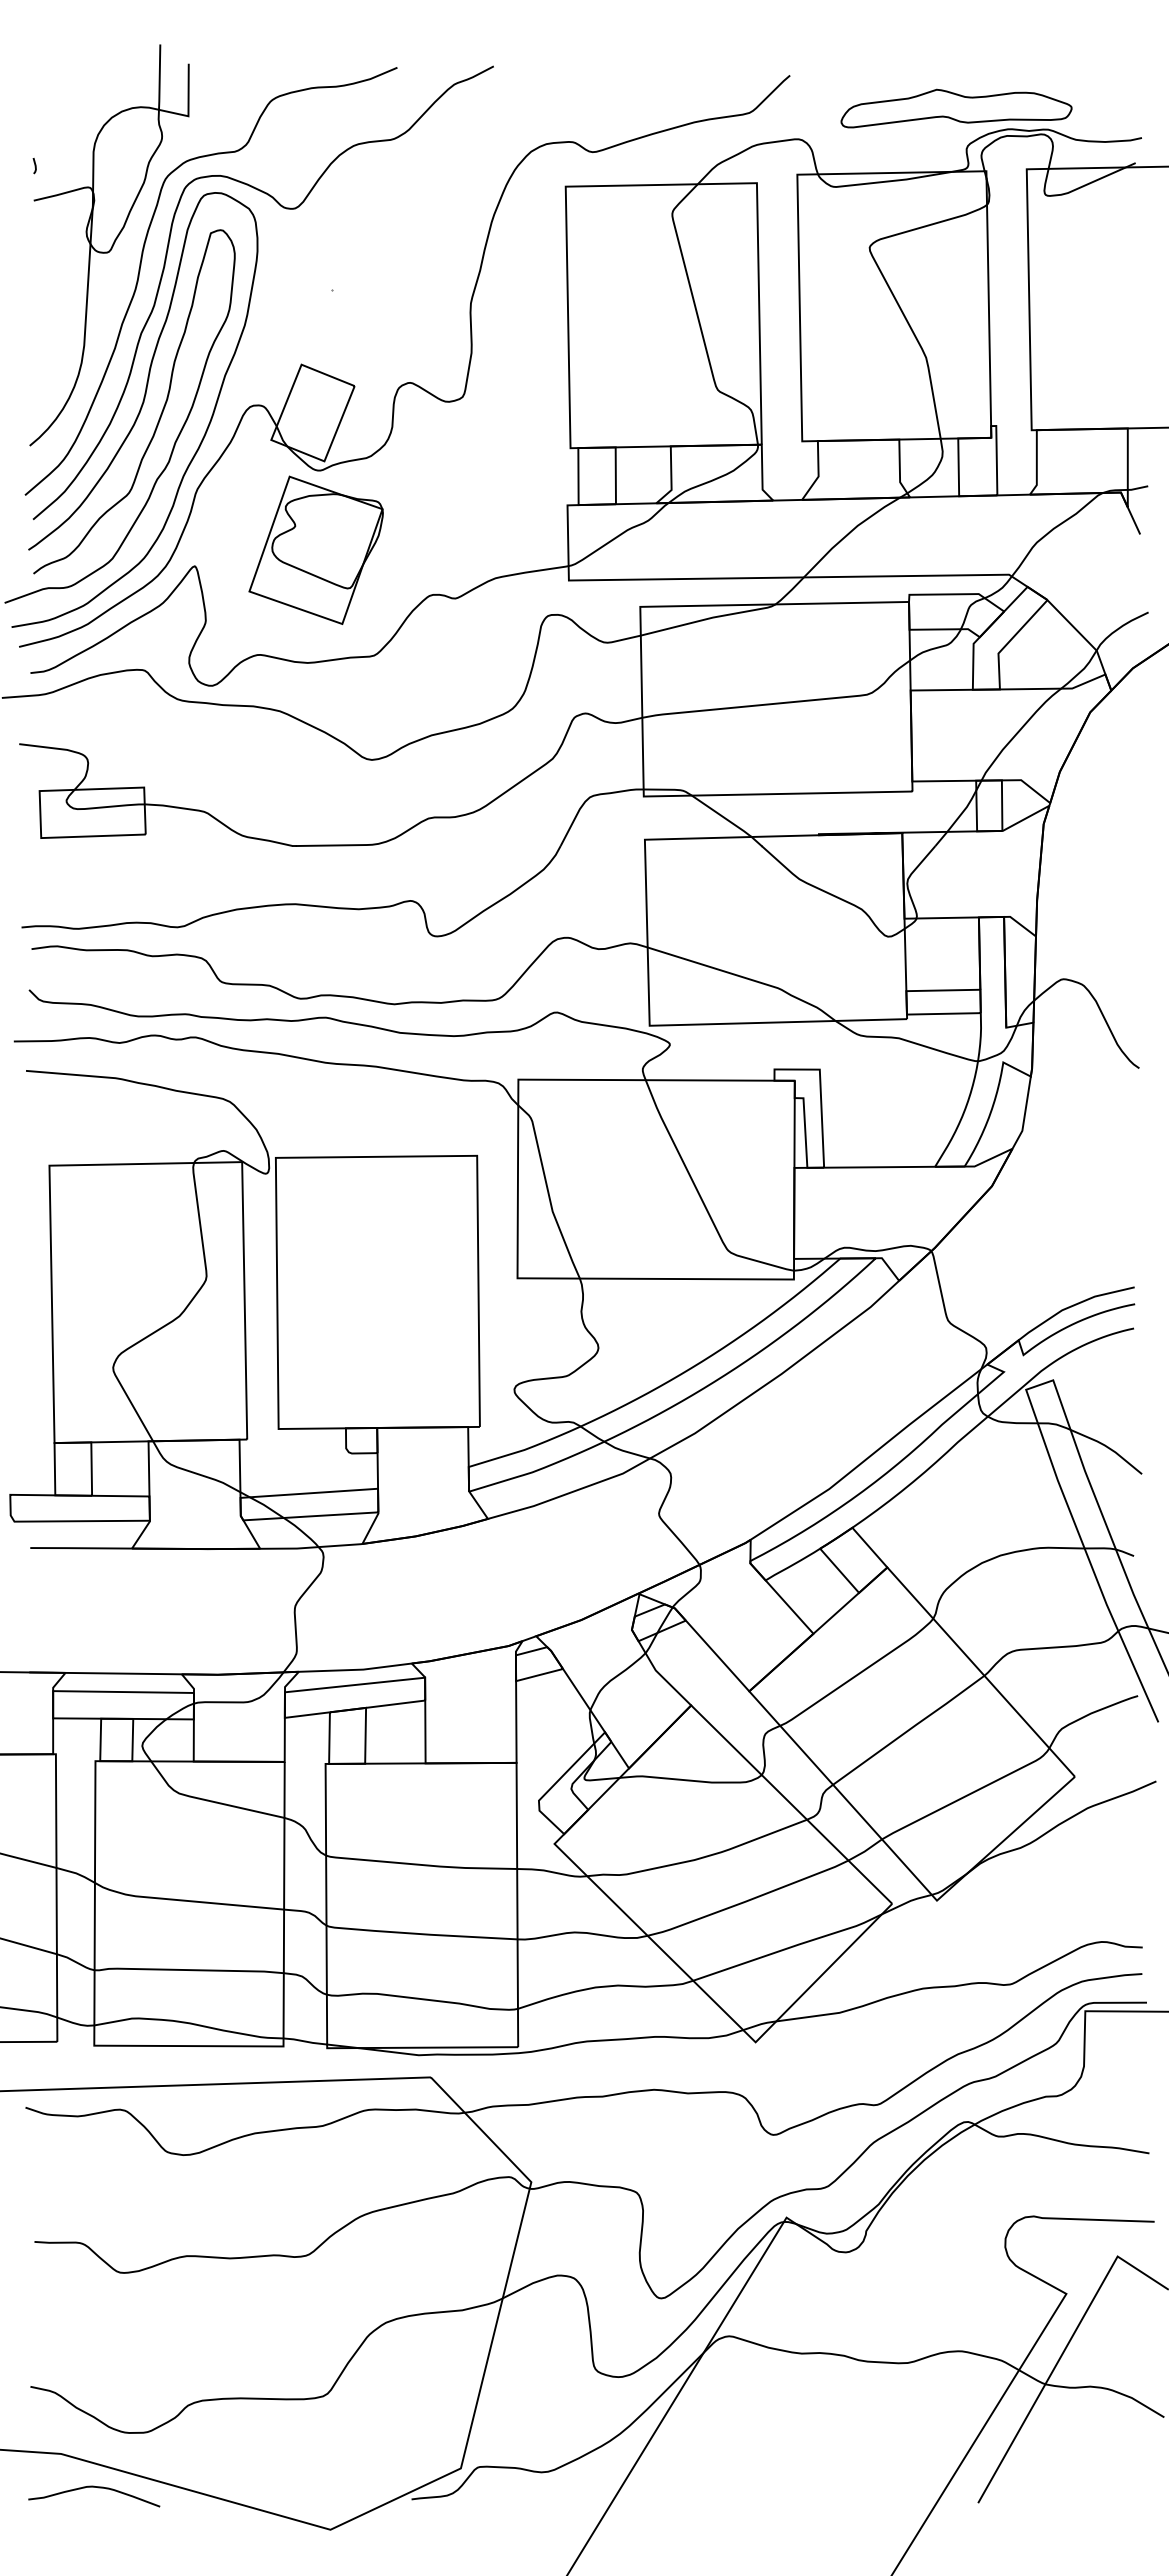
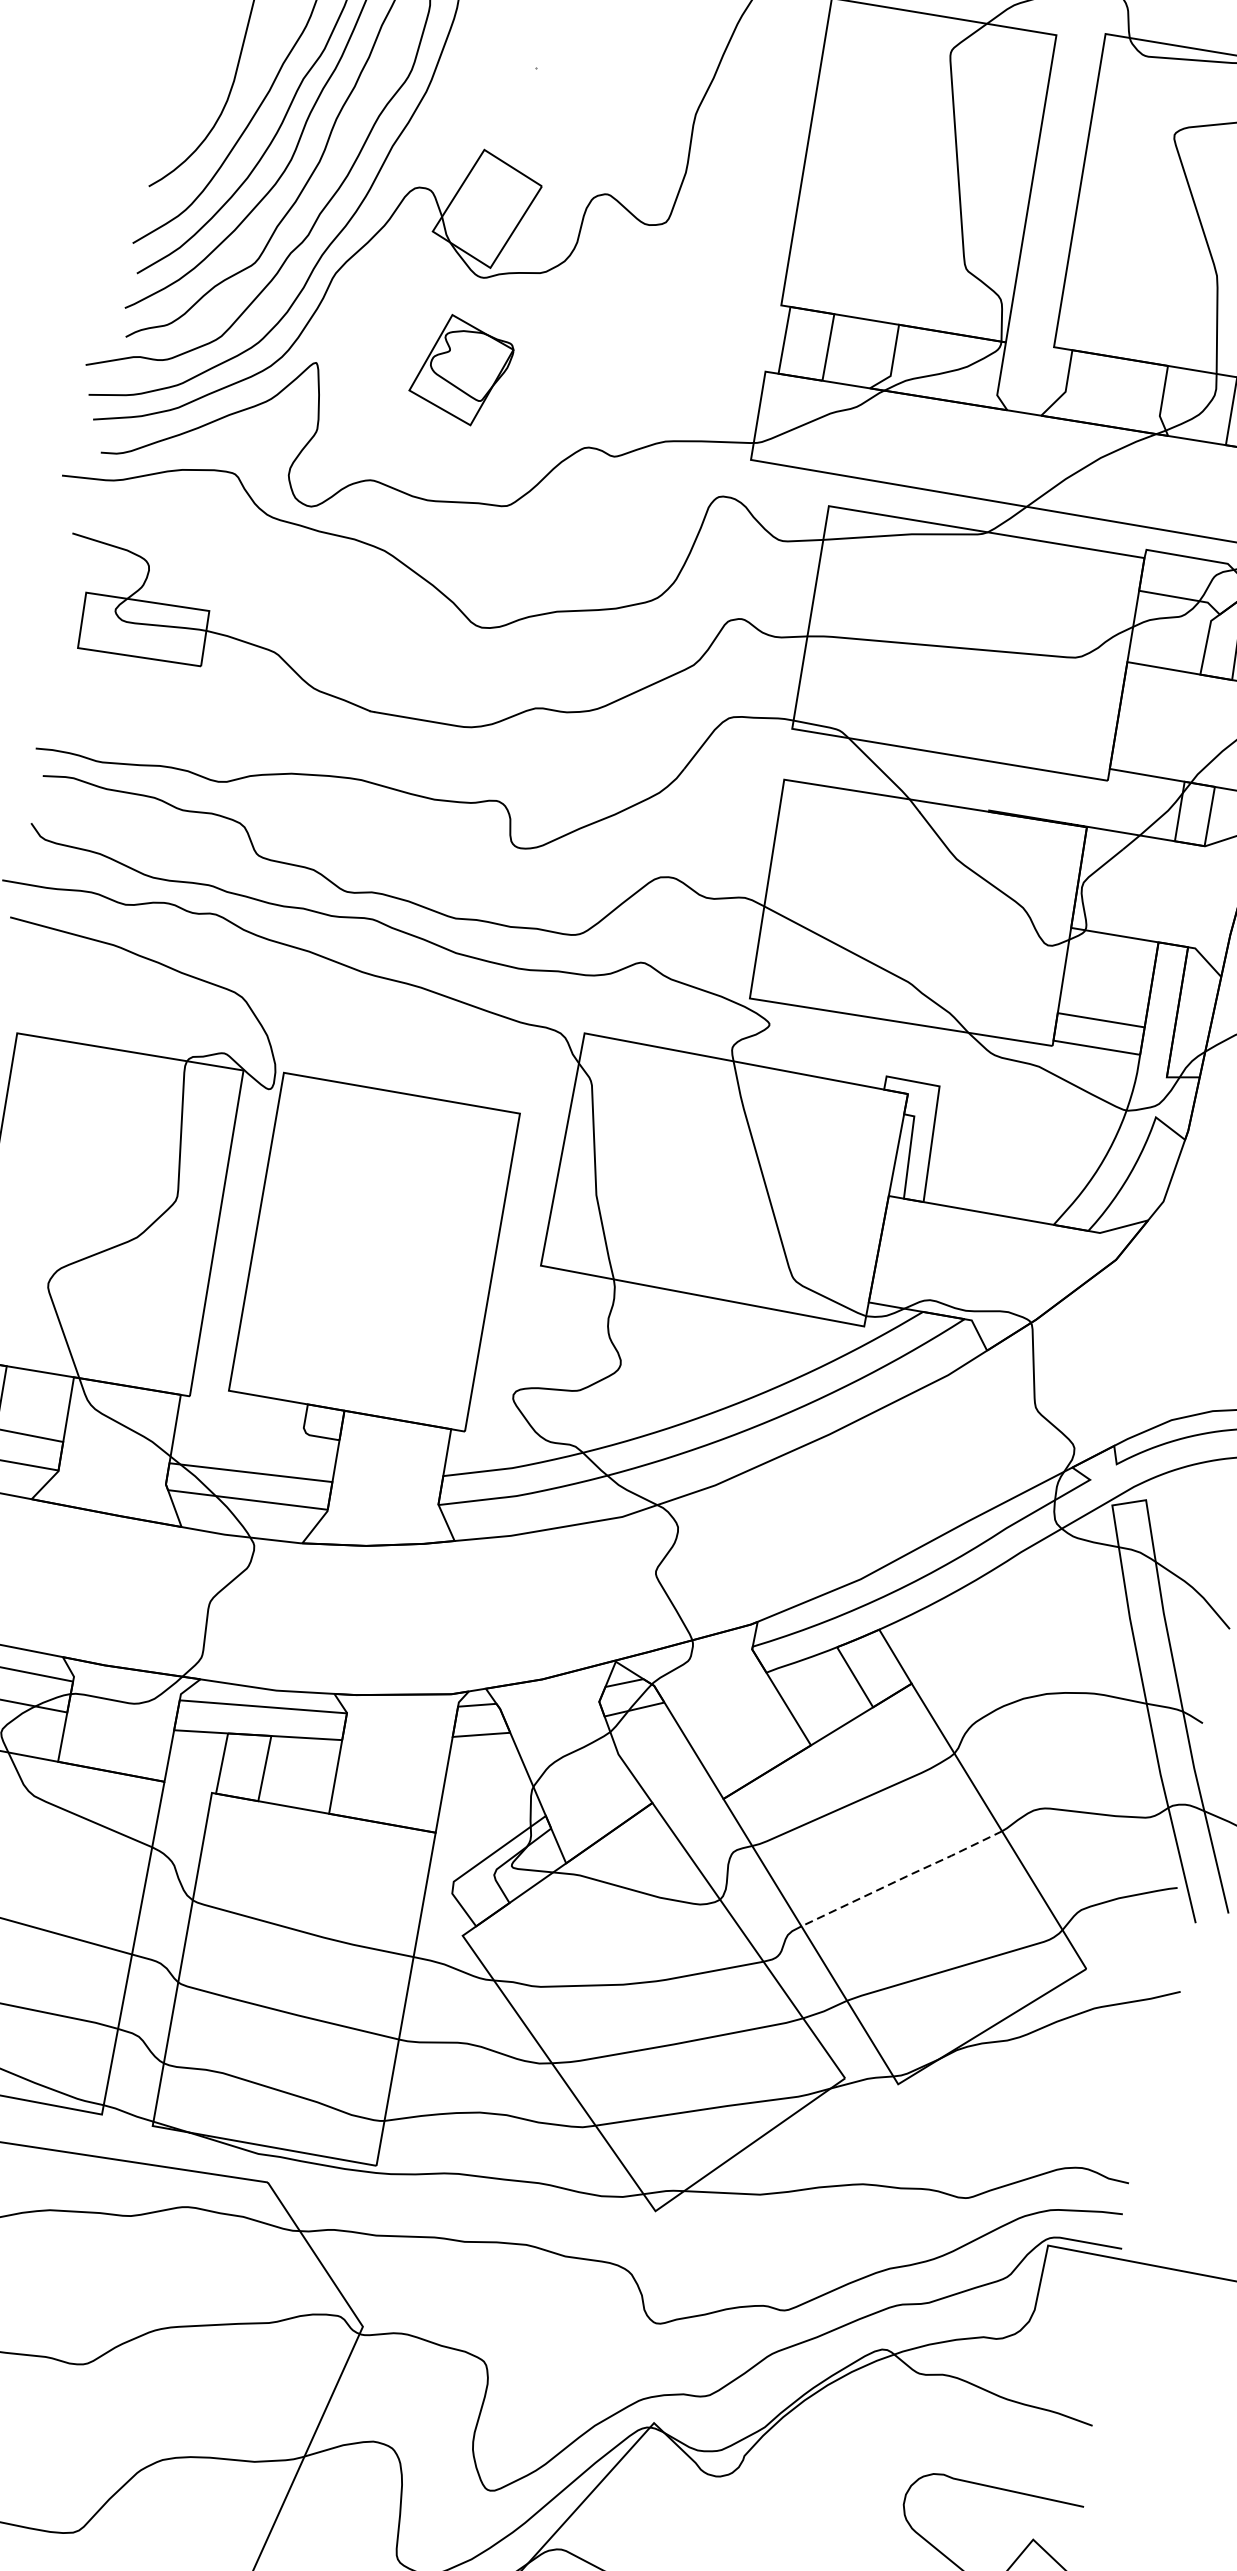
part: (315, 549) -> (461, 369), size x0.6
line: (910, 1729) -> (903, 1878), solid -> dashed

